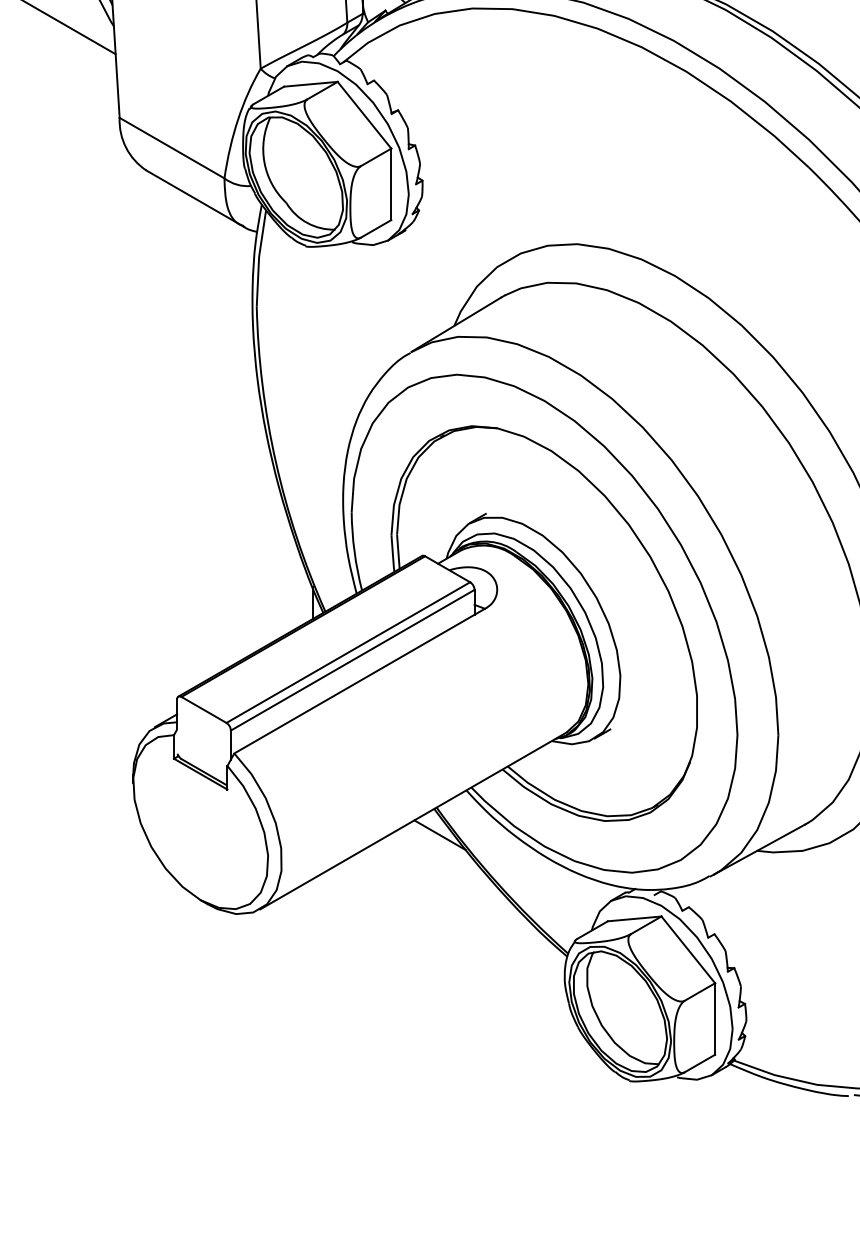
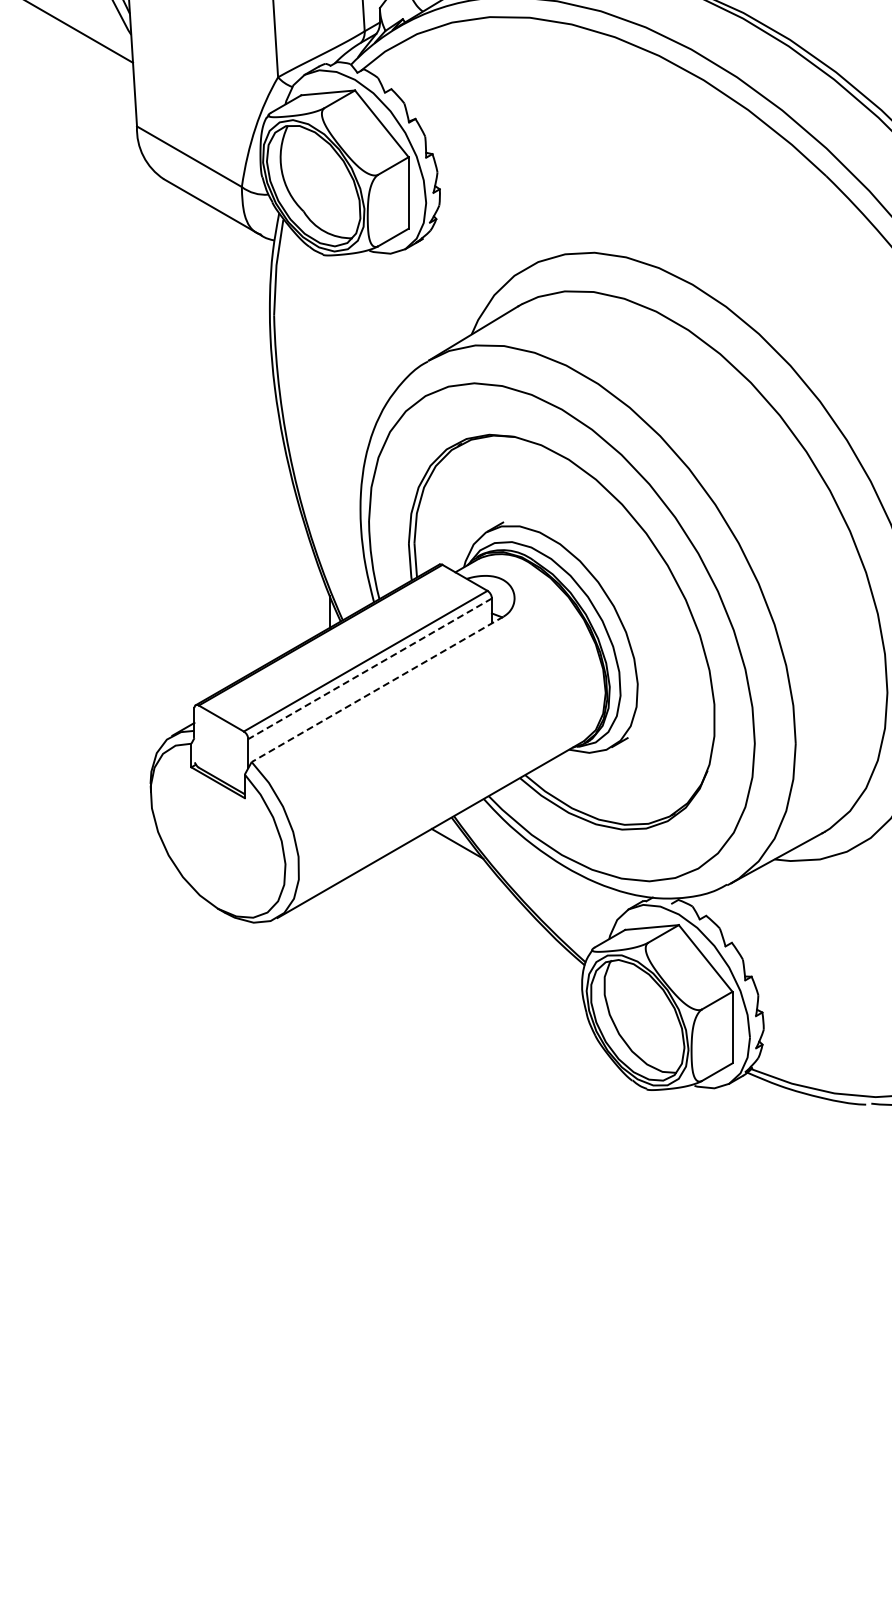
line: (353, 659) -> (370, 668), solid -> dashed
line: (360, 680) -> (377, 689), solid -> dashed

